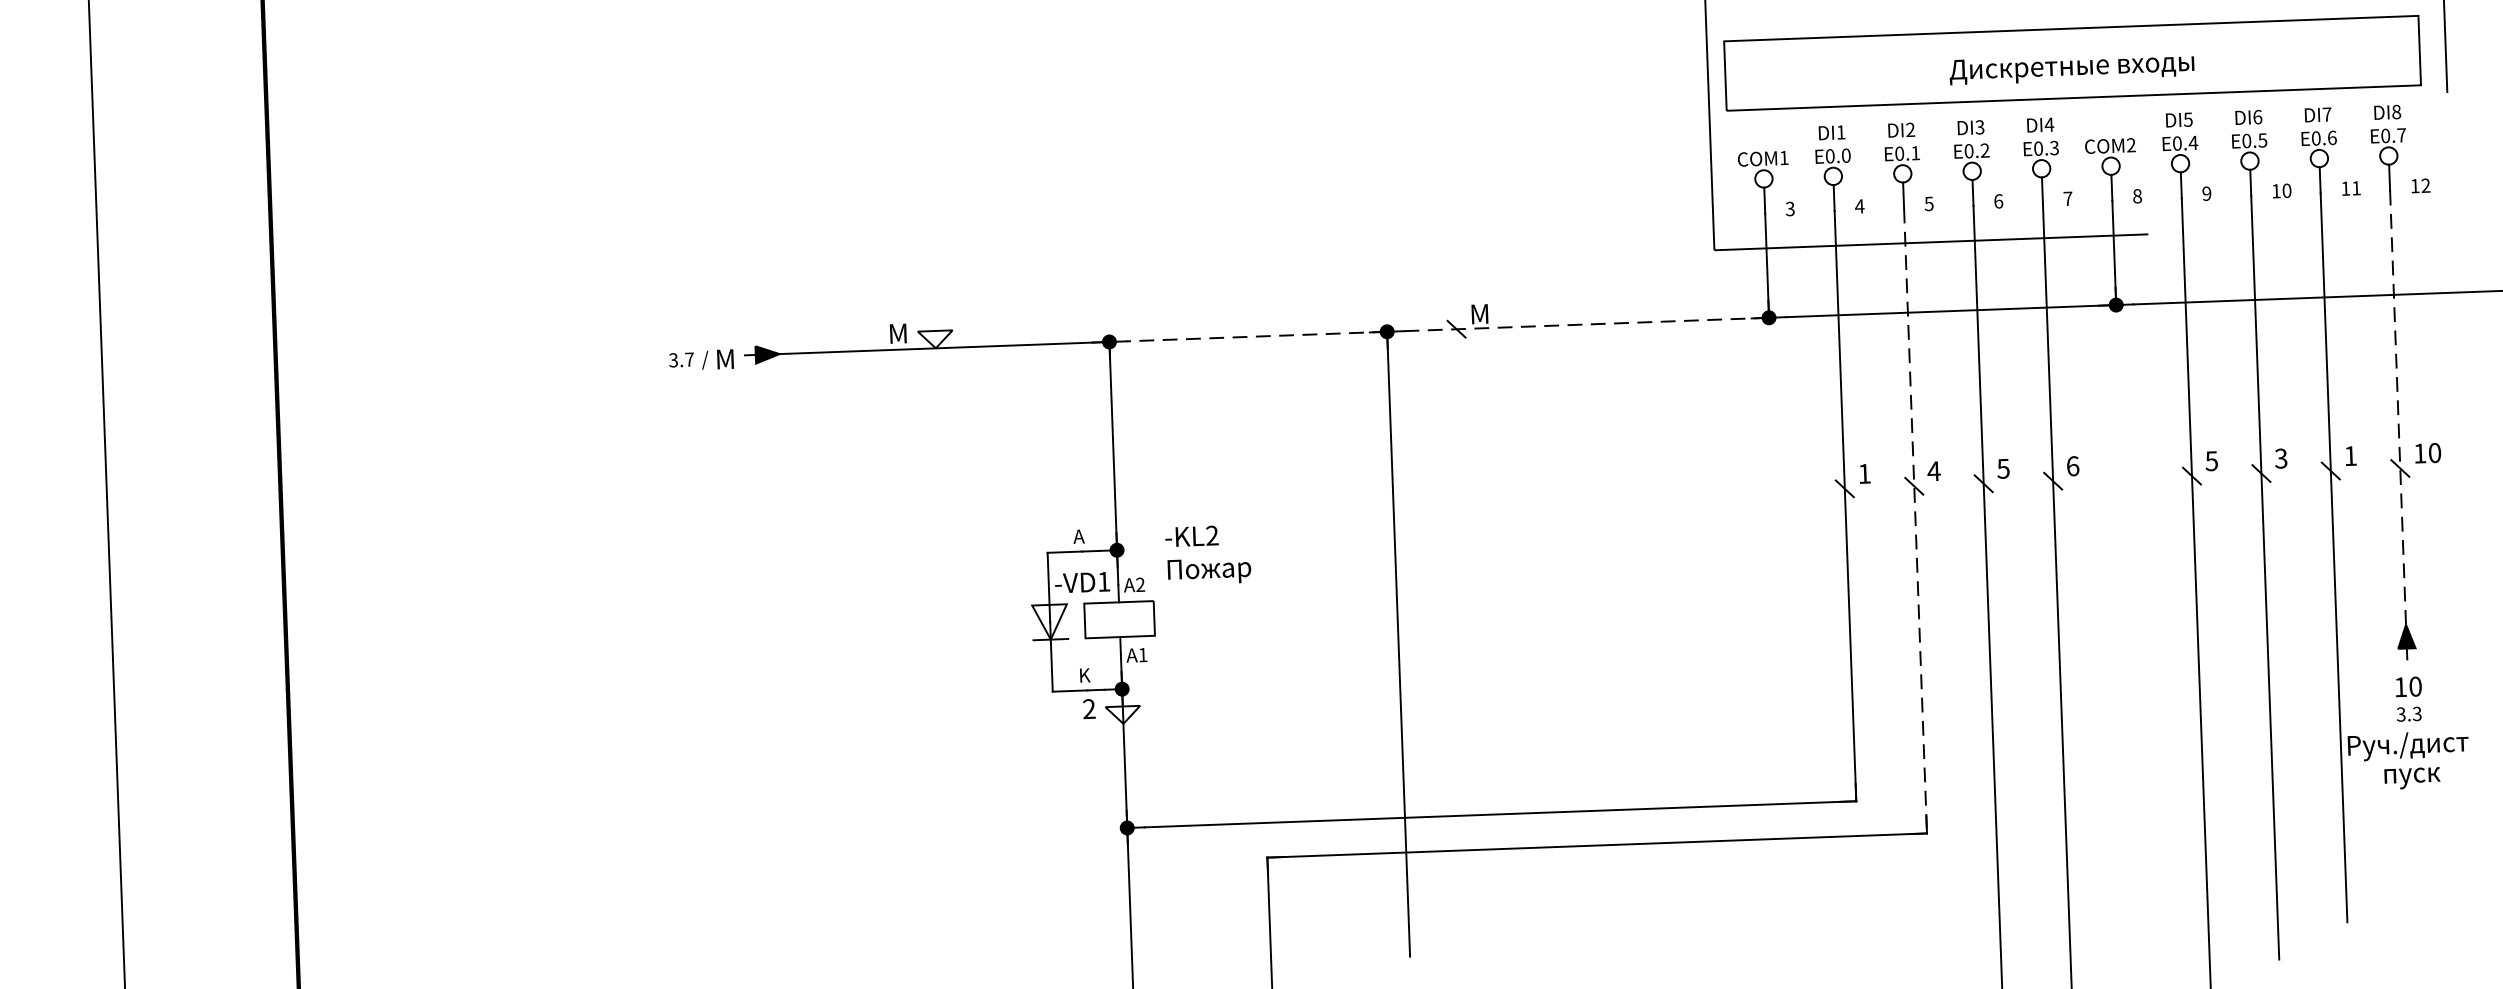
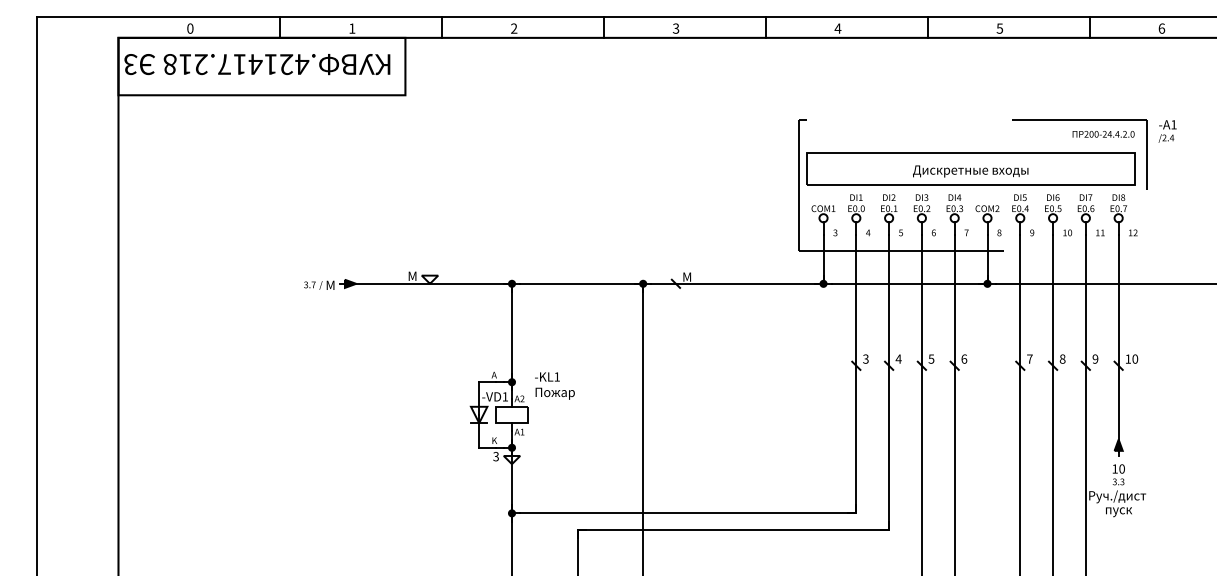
line: (1586, 323) -> (737, 283), dashed -> solid
line: (1256, 335) -> (581, 283), dashed -> solid
line: (2398, 421) -> (1118, 343), dashed -> solid
text: (2350, 454) -> (1095, 358), 1 -> 9
text: (2280, 457) -> (1062, 358), 3 -> 8
text: (2210, 459) -> (1029, 358), 5 -> 7
text: (1863, 472) -> (865, 358), 1 -> 3
line: (1916, 521) -> (889, 382), dashed -> solid
text: (1210, 534) -> (556, 376), -KL2 -> -KL1
text: (1087, 710) -> (495, 457), 2 -> 3

